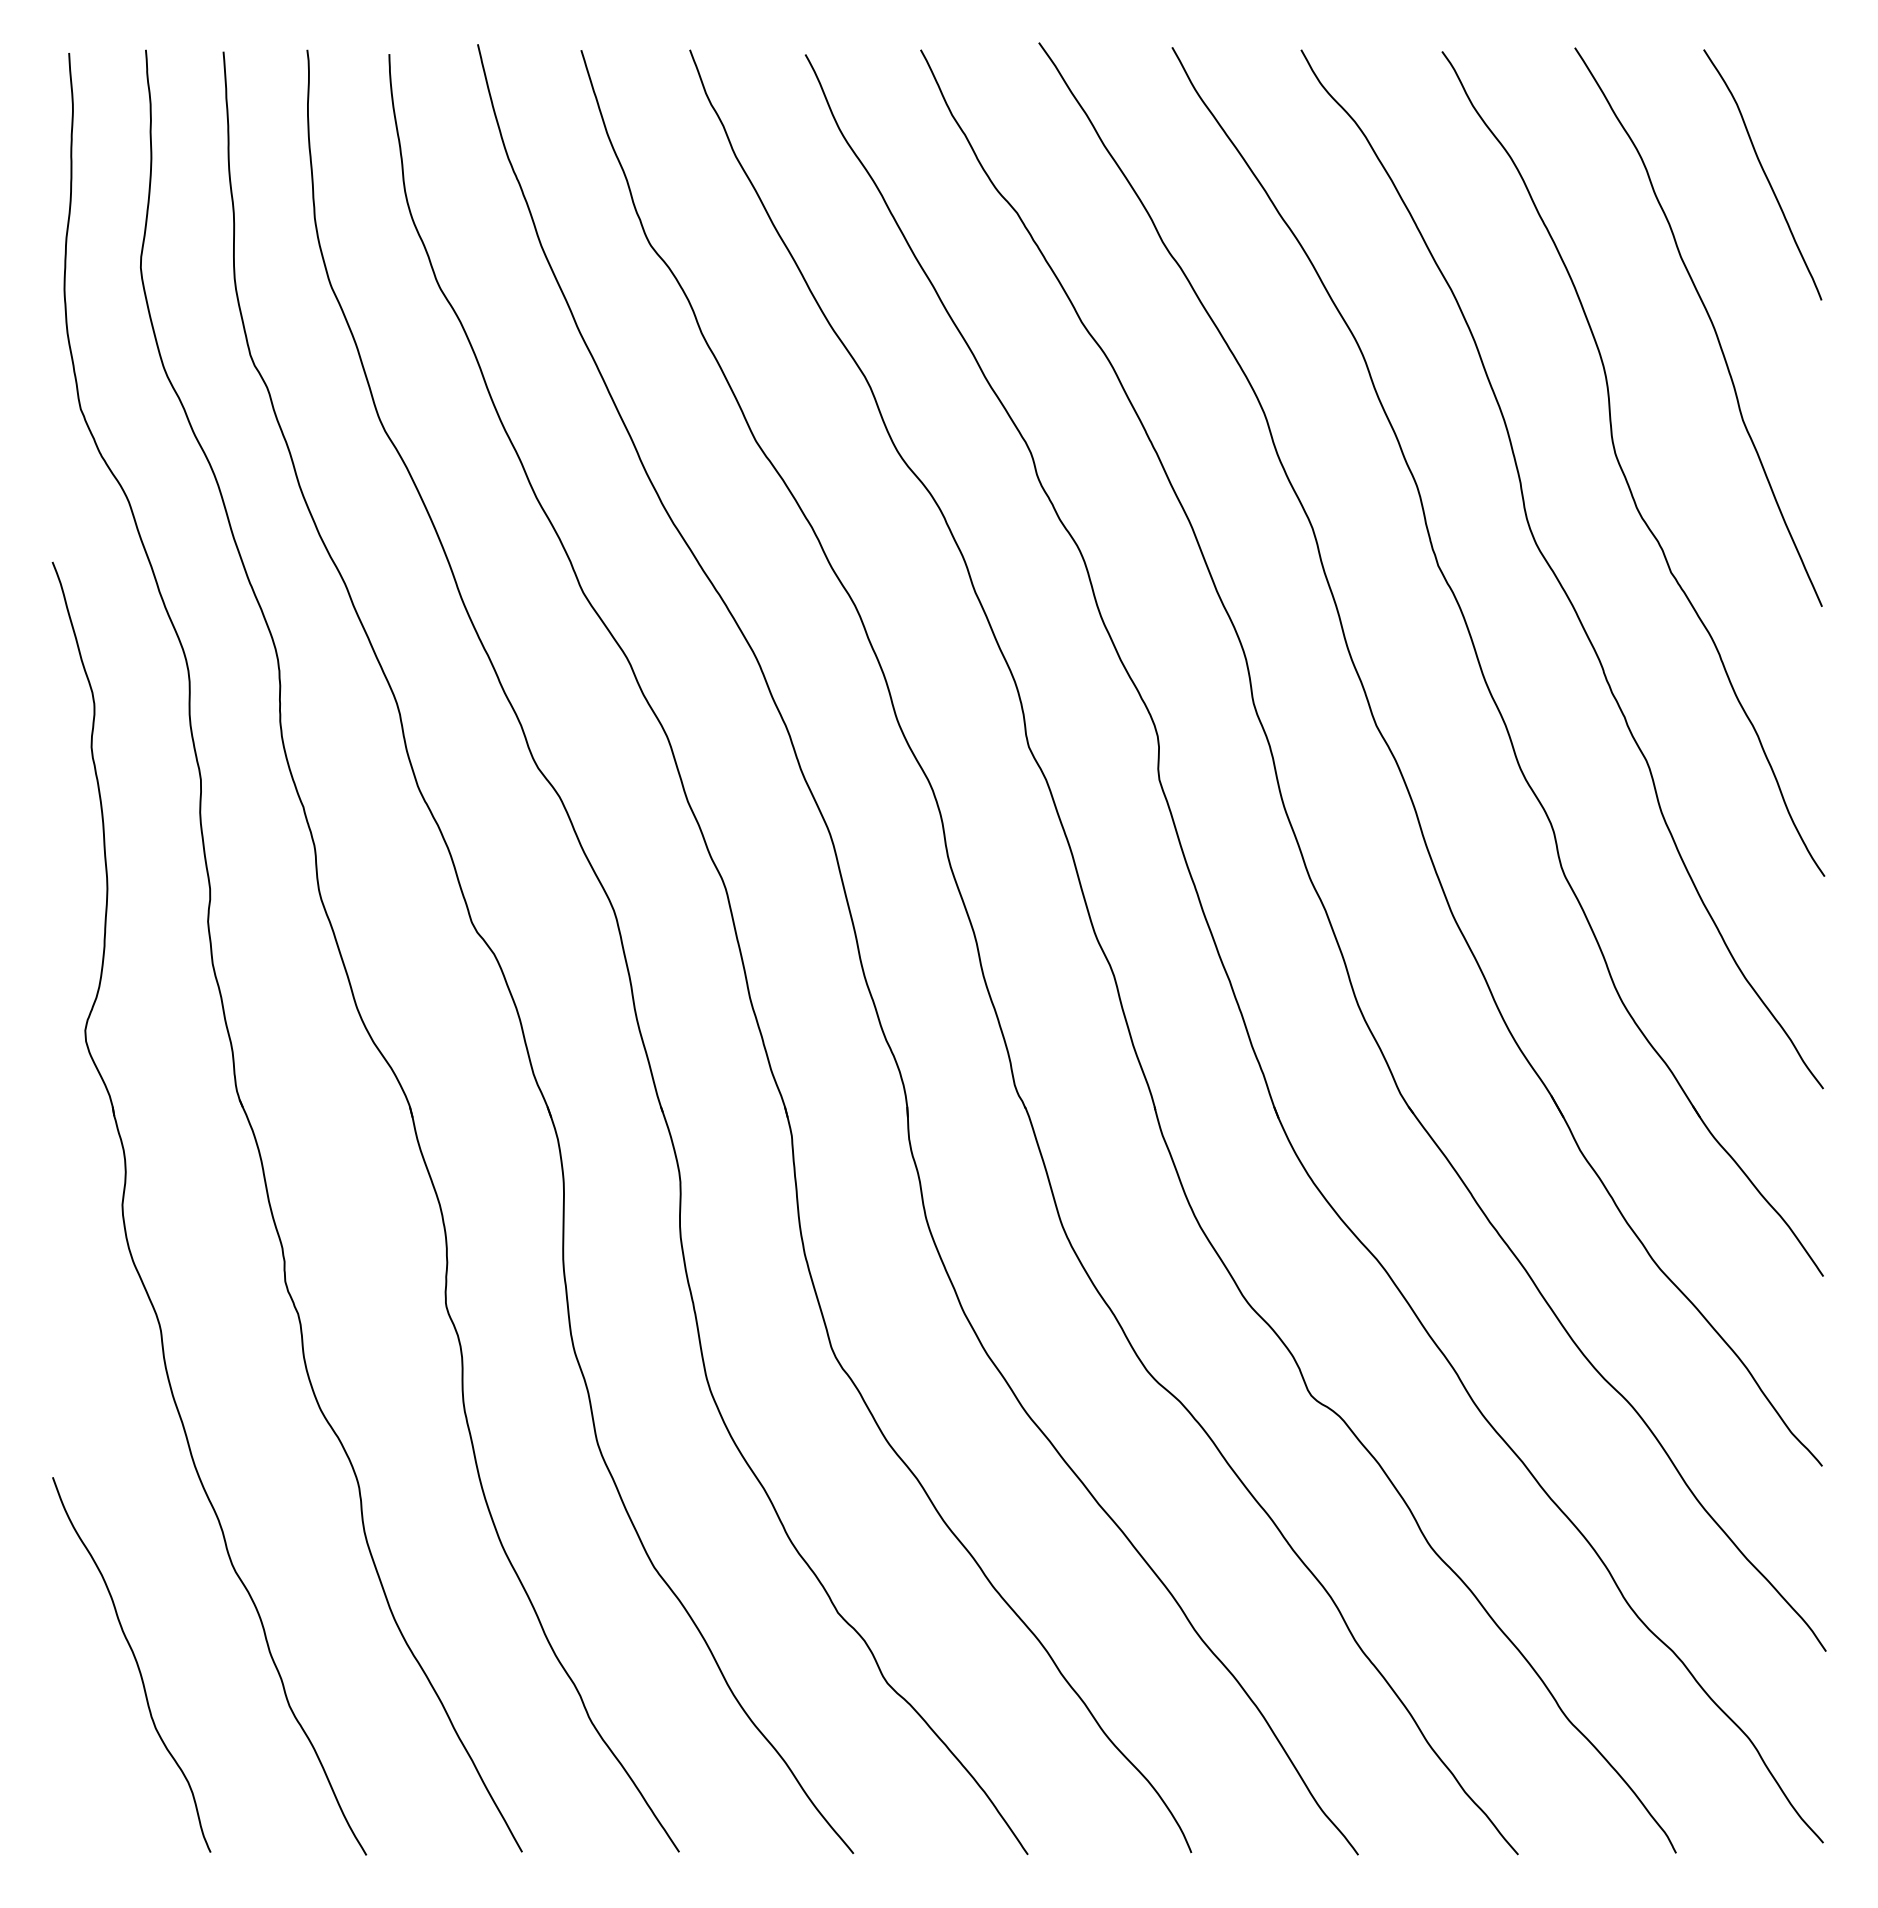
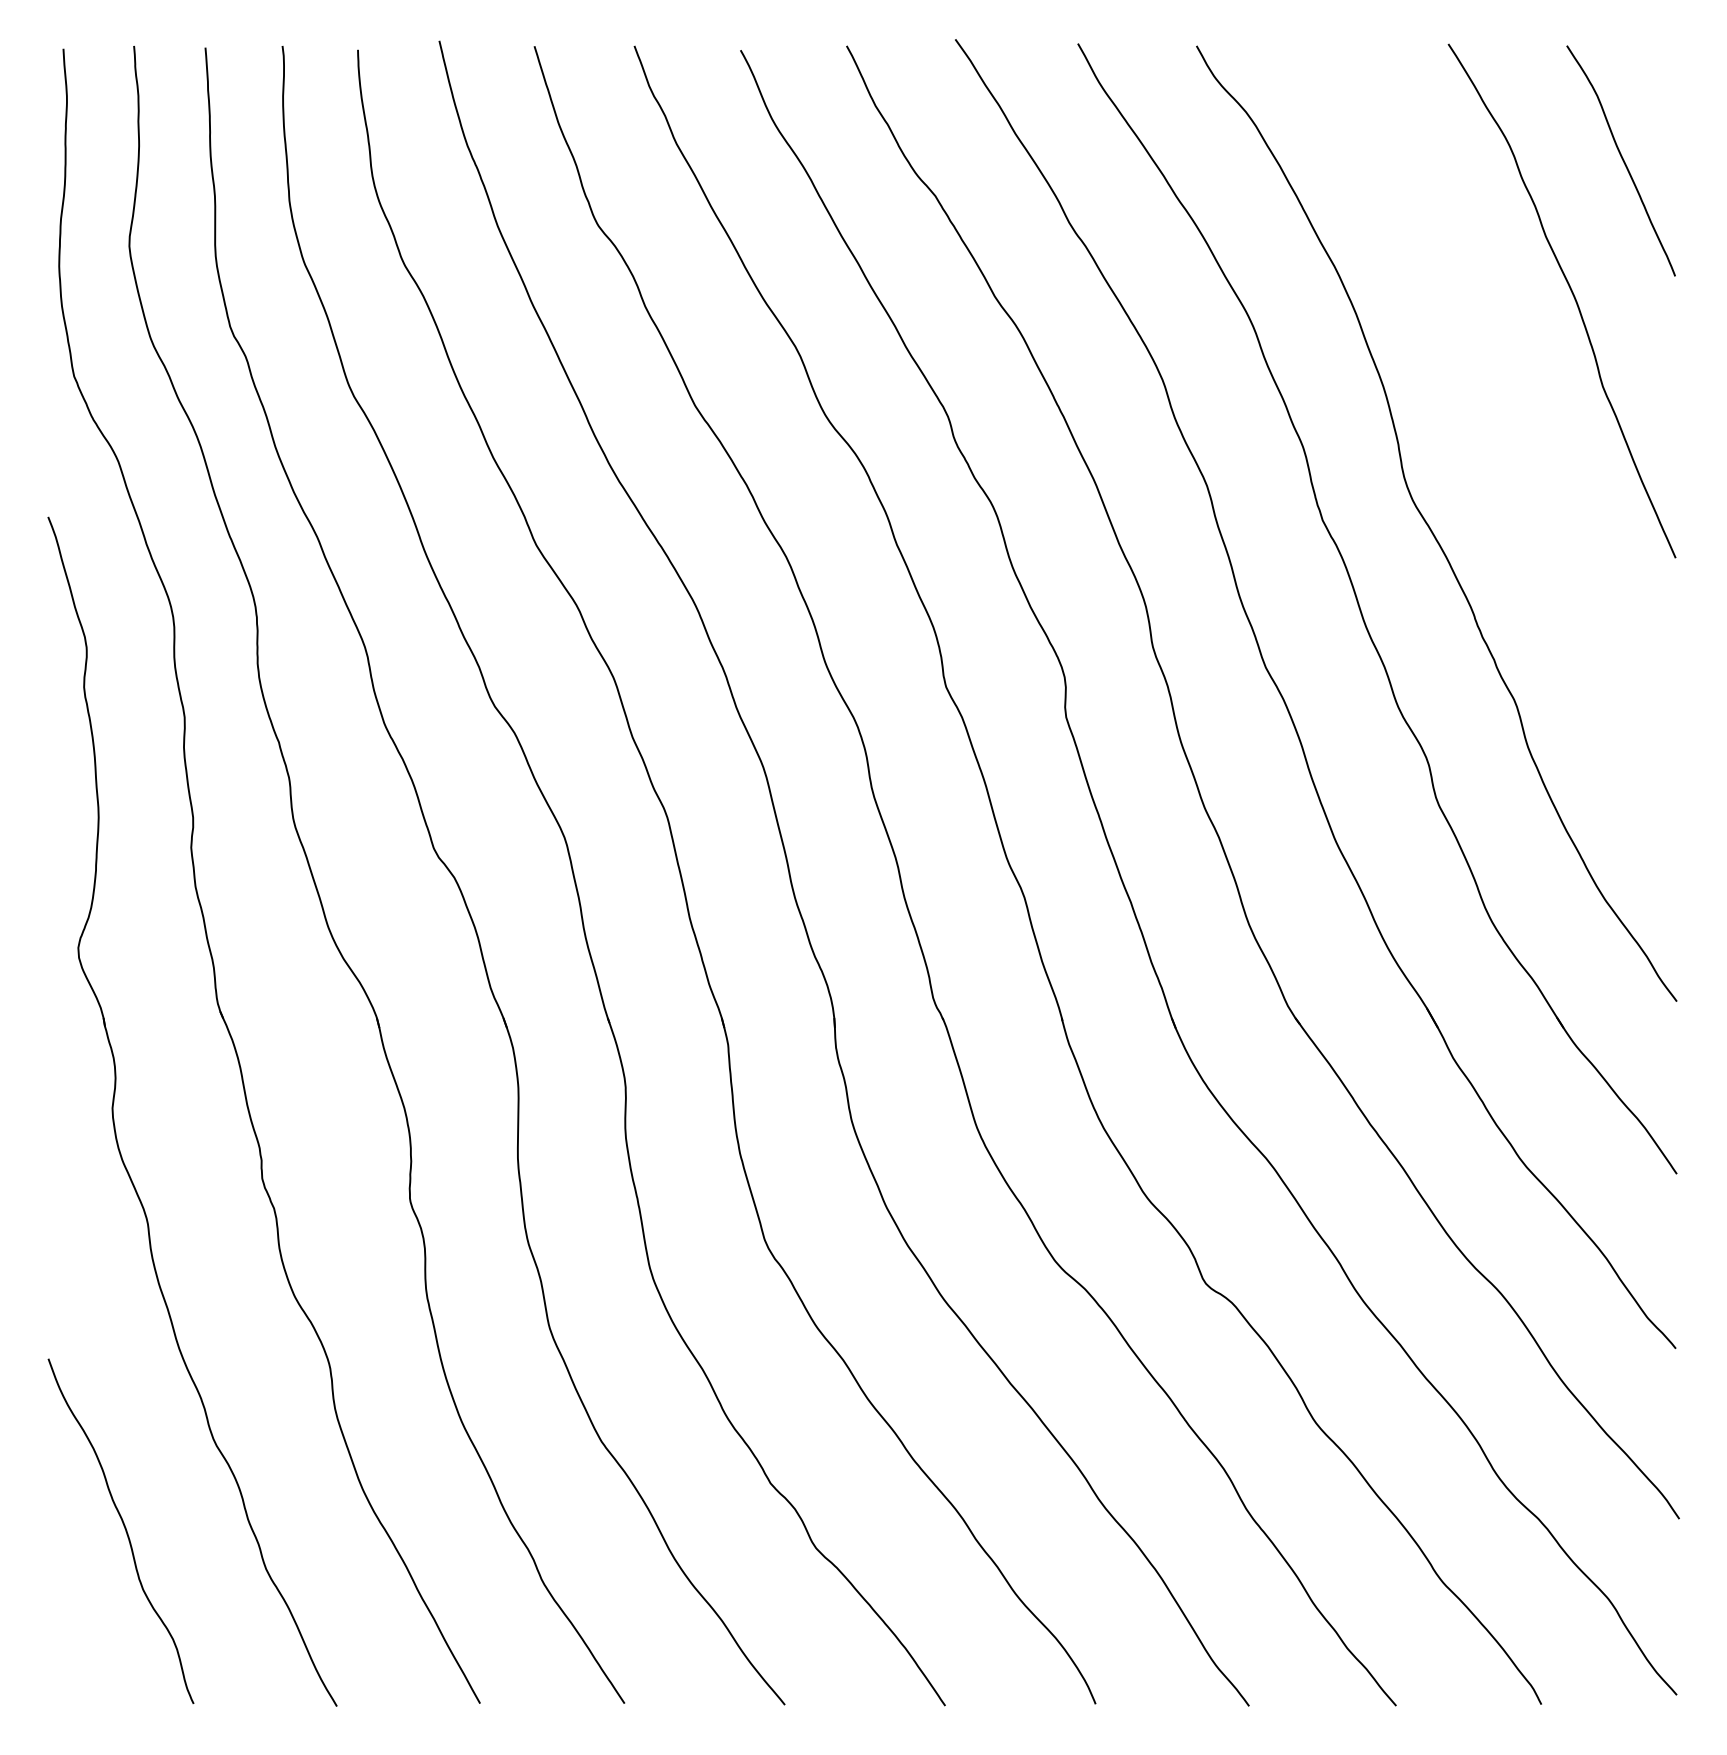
curve: (1622, 469) -> (1492, 431), removed

